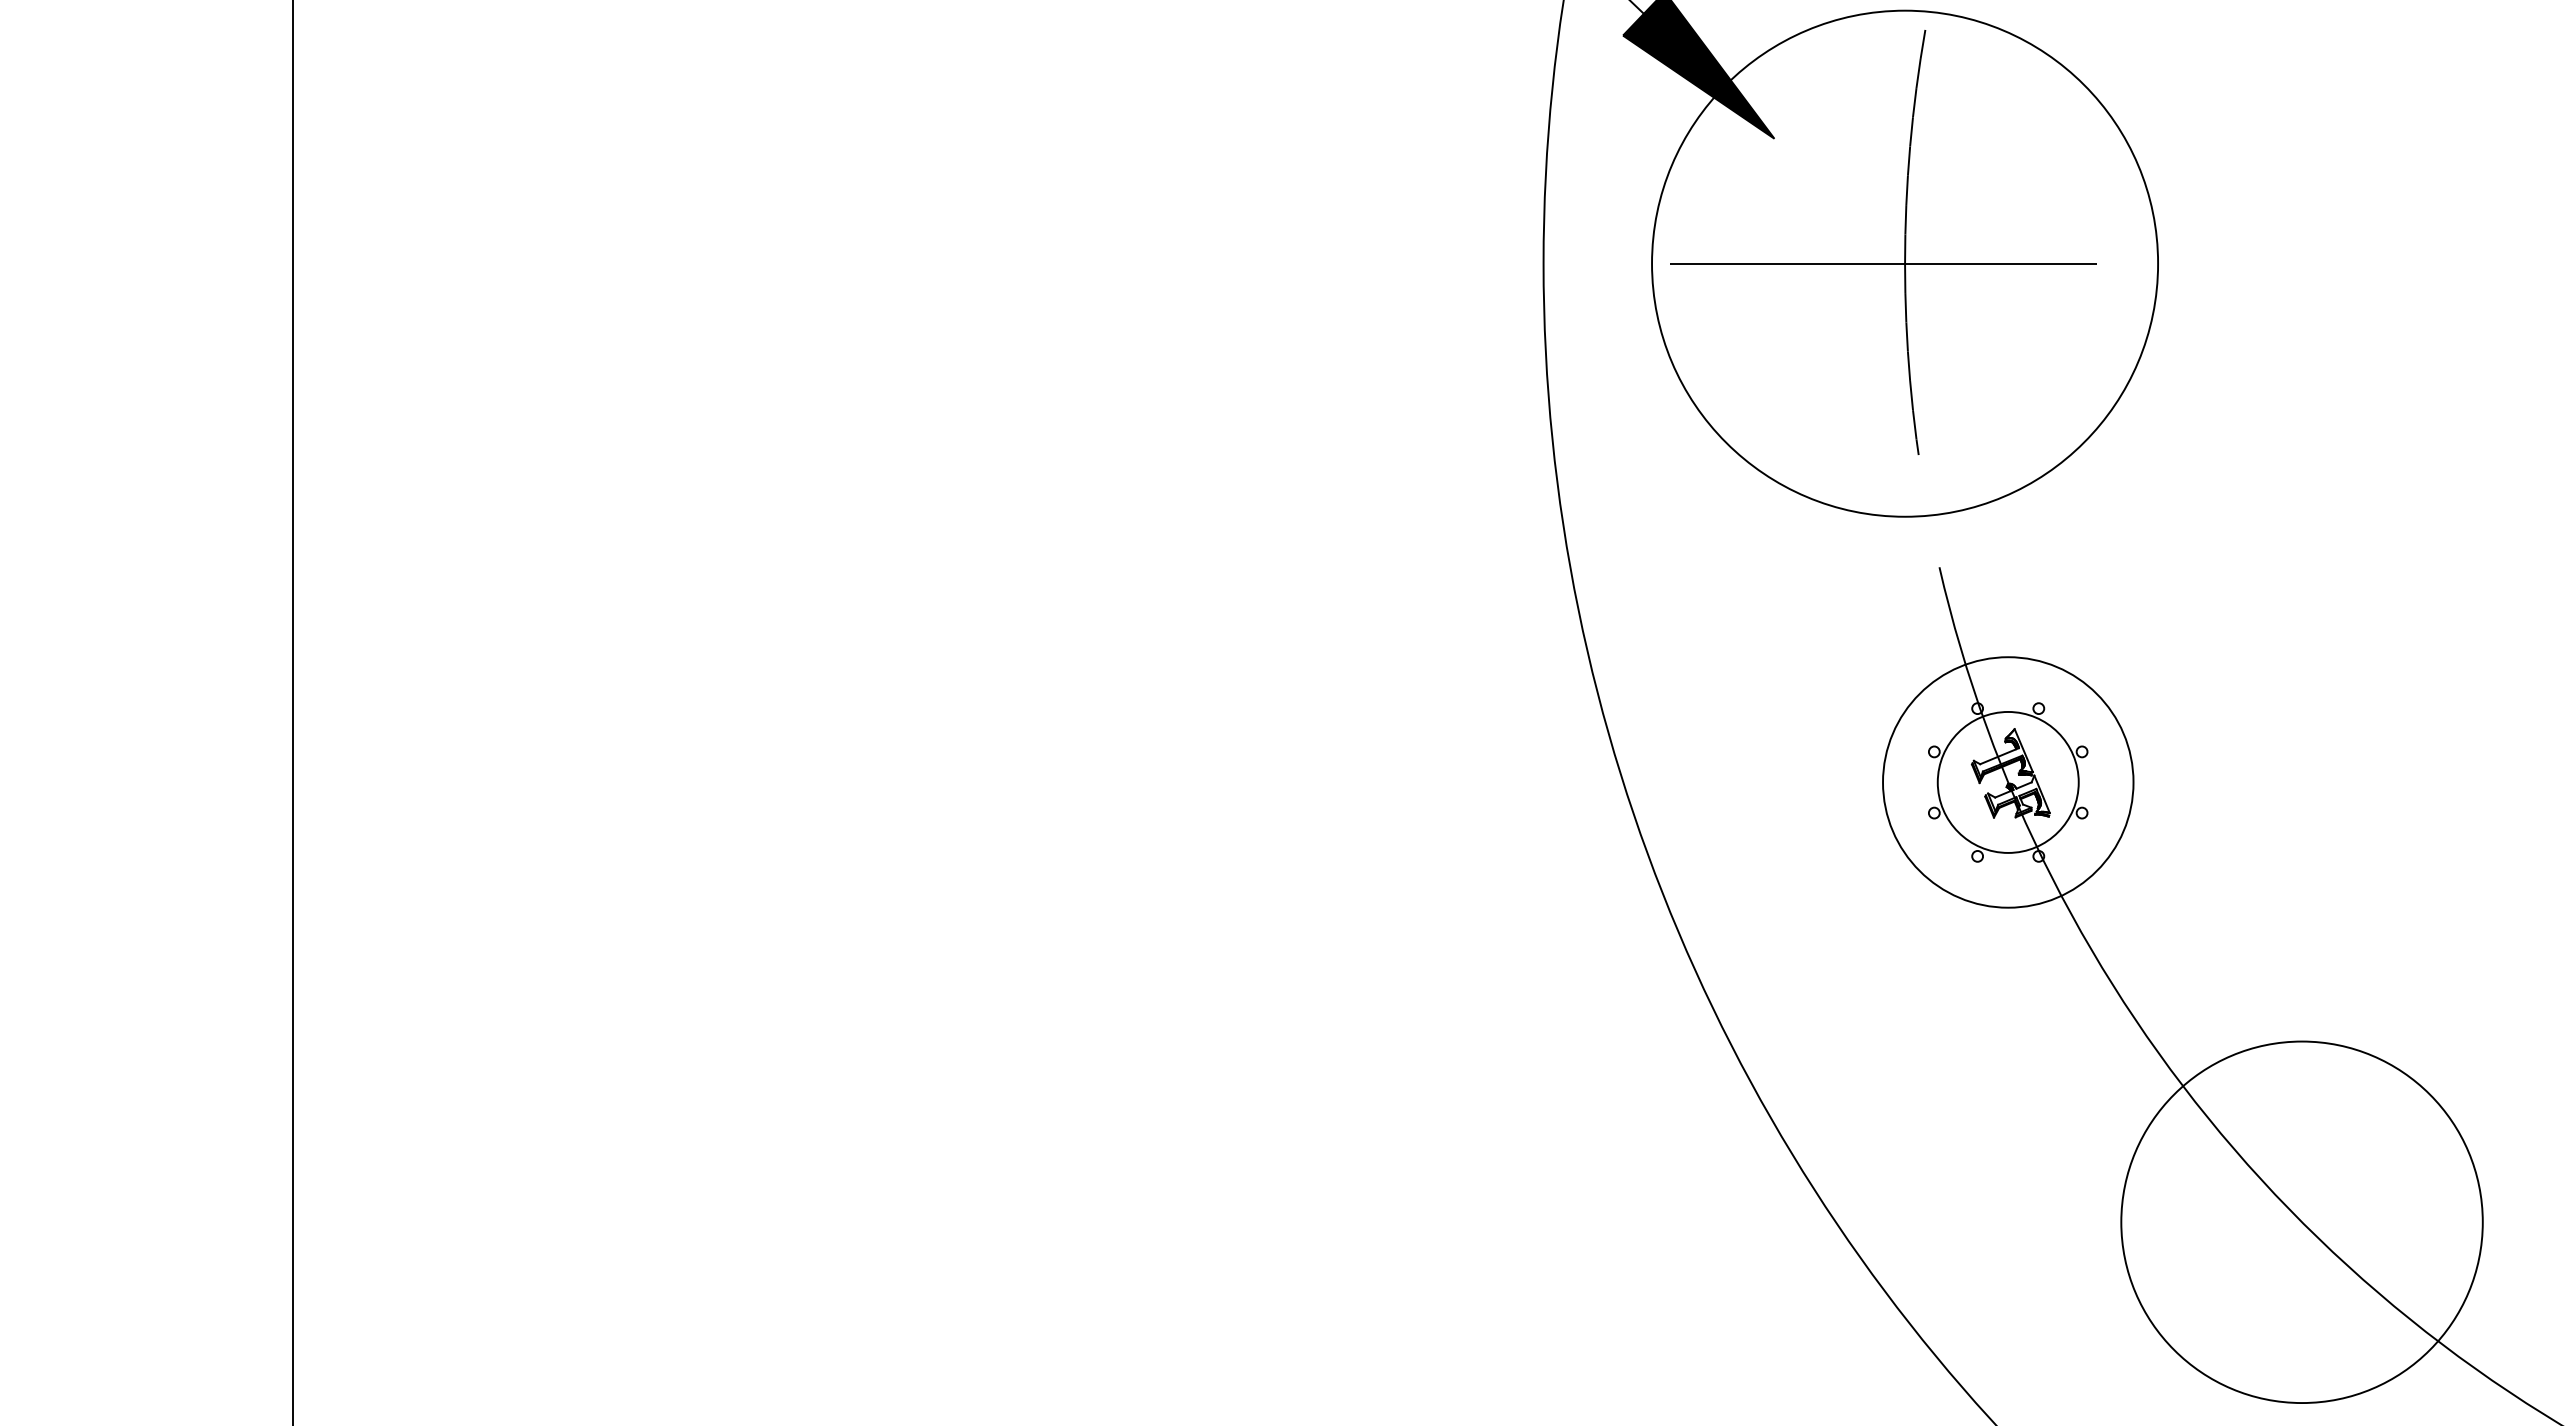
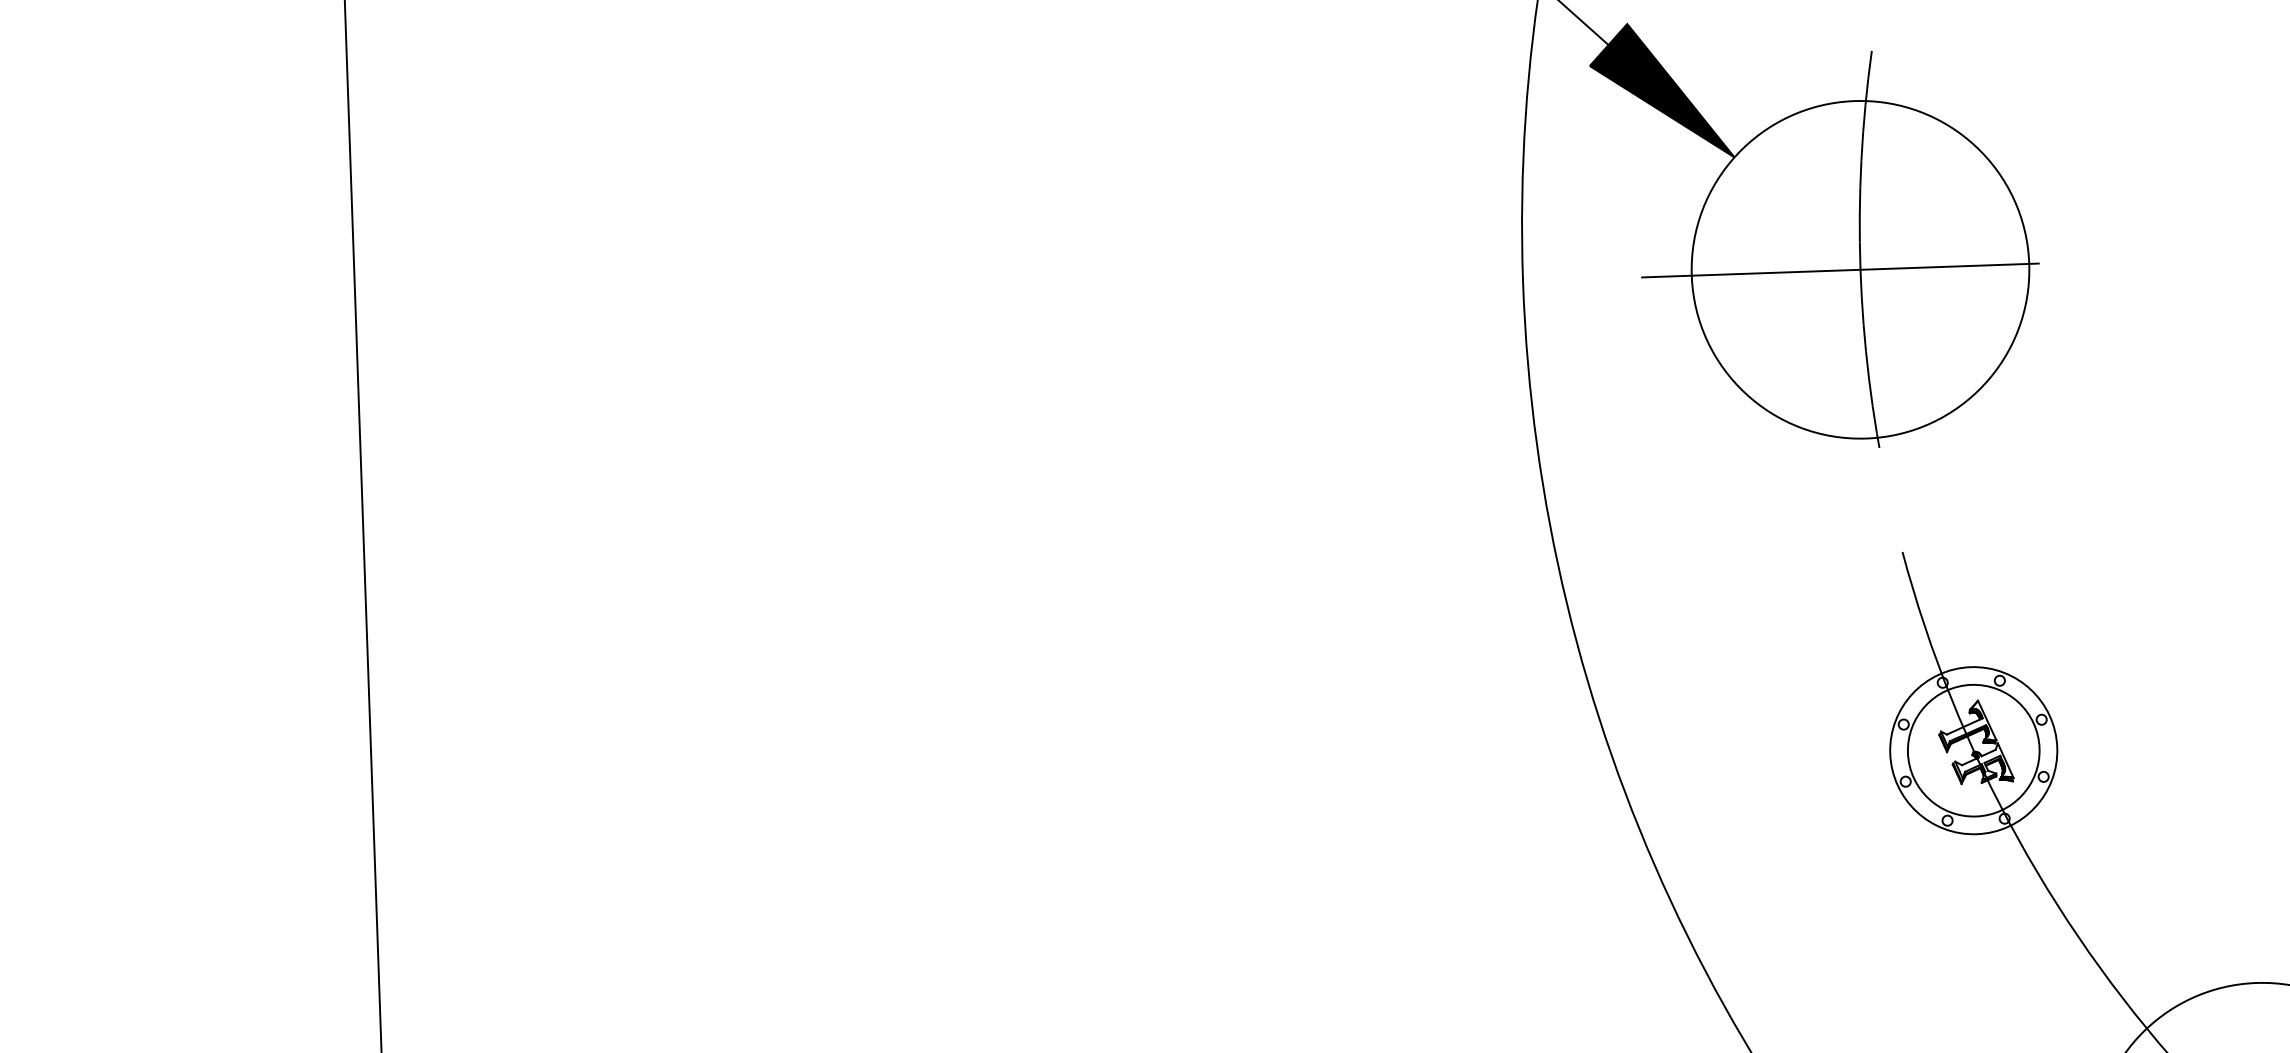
circle: (1904, 263) -> (1859, 269), size x0.71
circle: (2007, 782) -> (1973, 750), size x0.71

